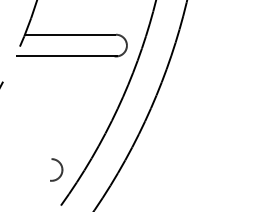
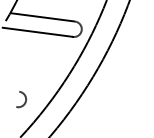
arc: (60, 166) -> (25, 97), moved

